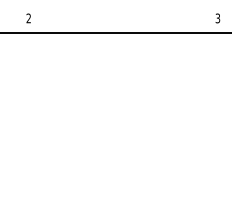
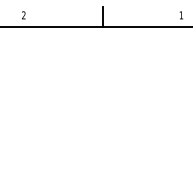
text: (217, 18) -> (181, 15), 3 -> 1
line: (123, 20) -> (102, 17), added

